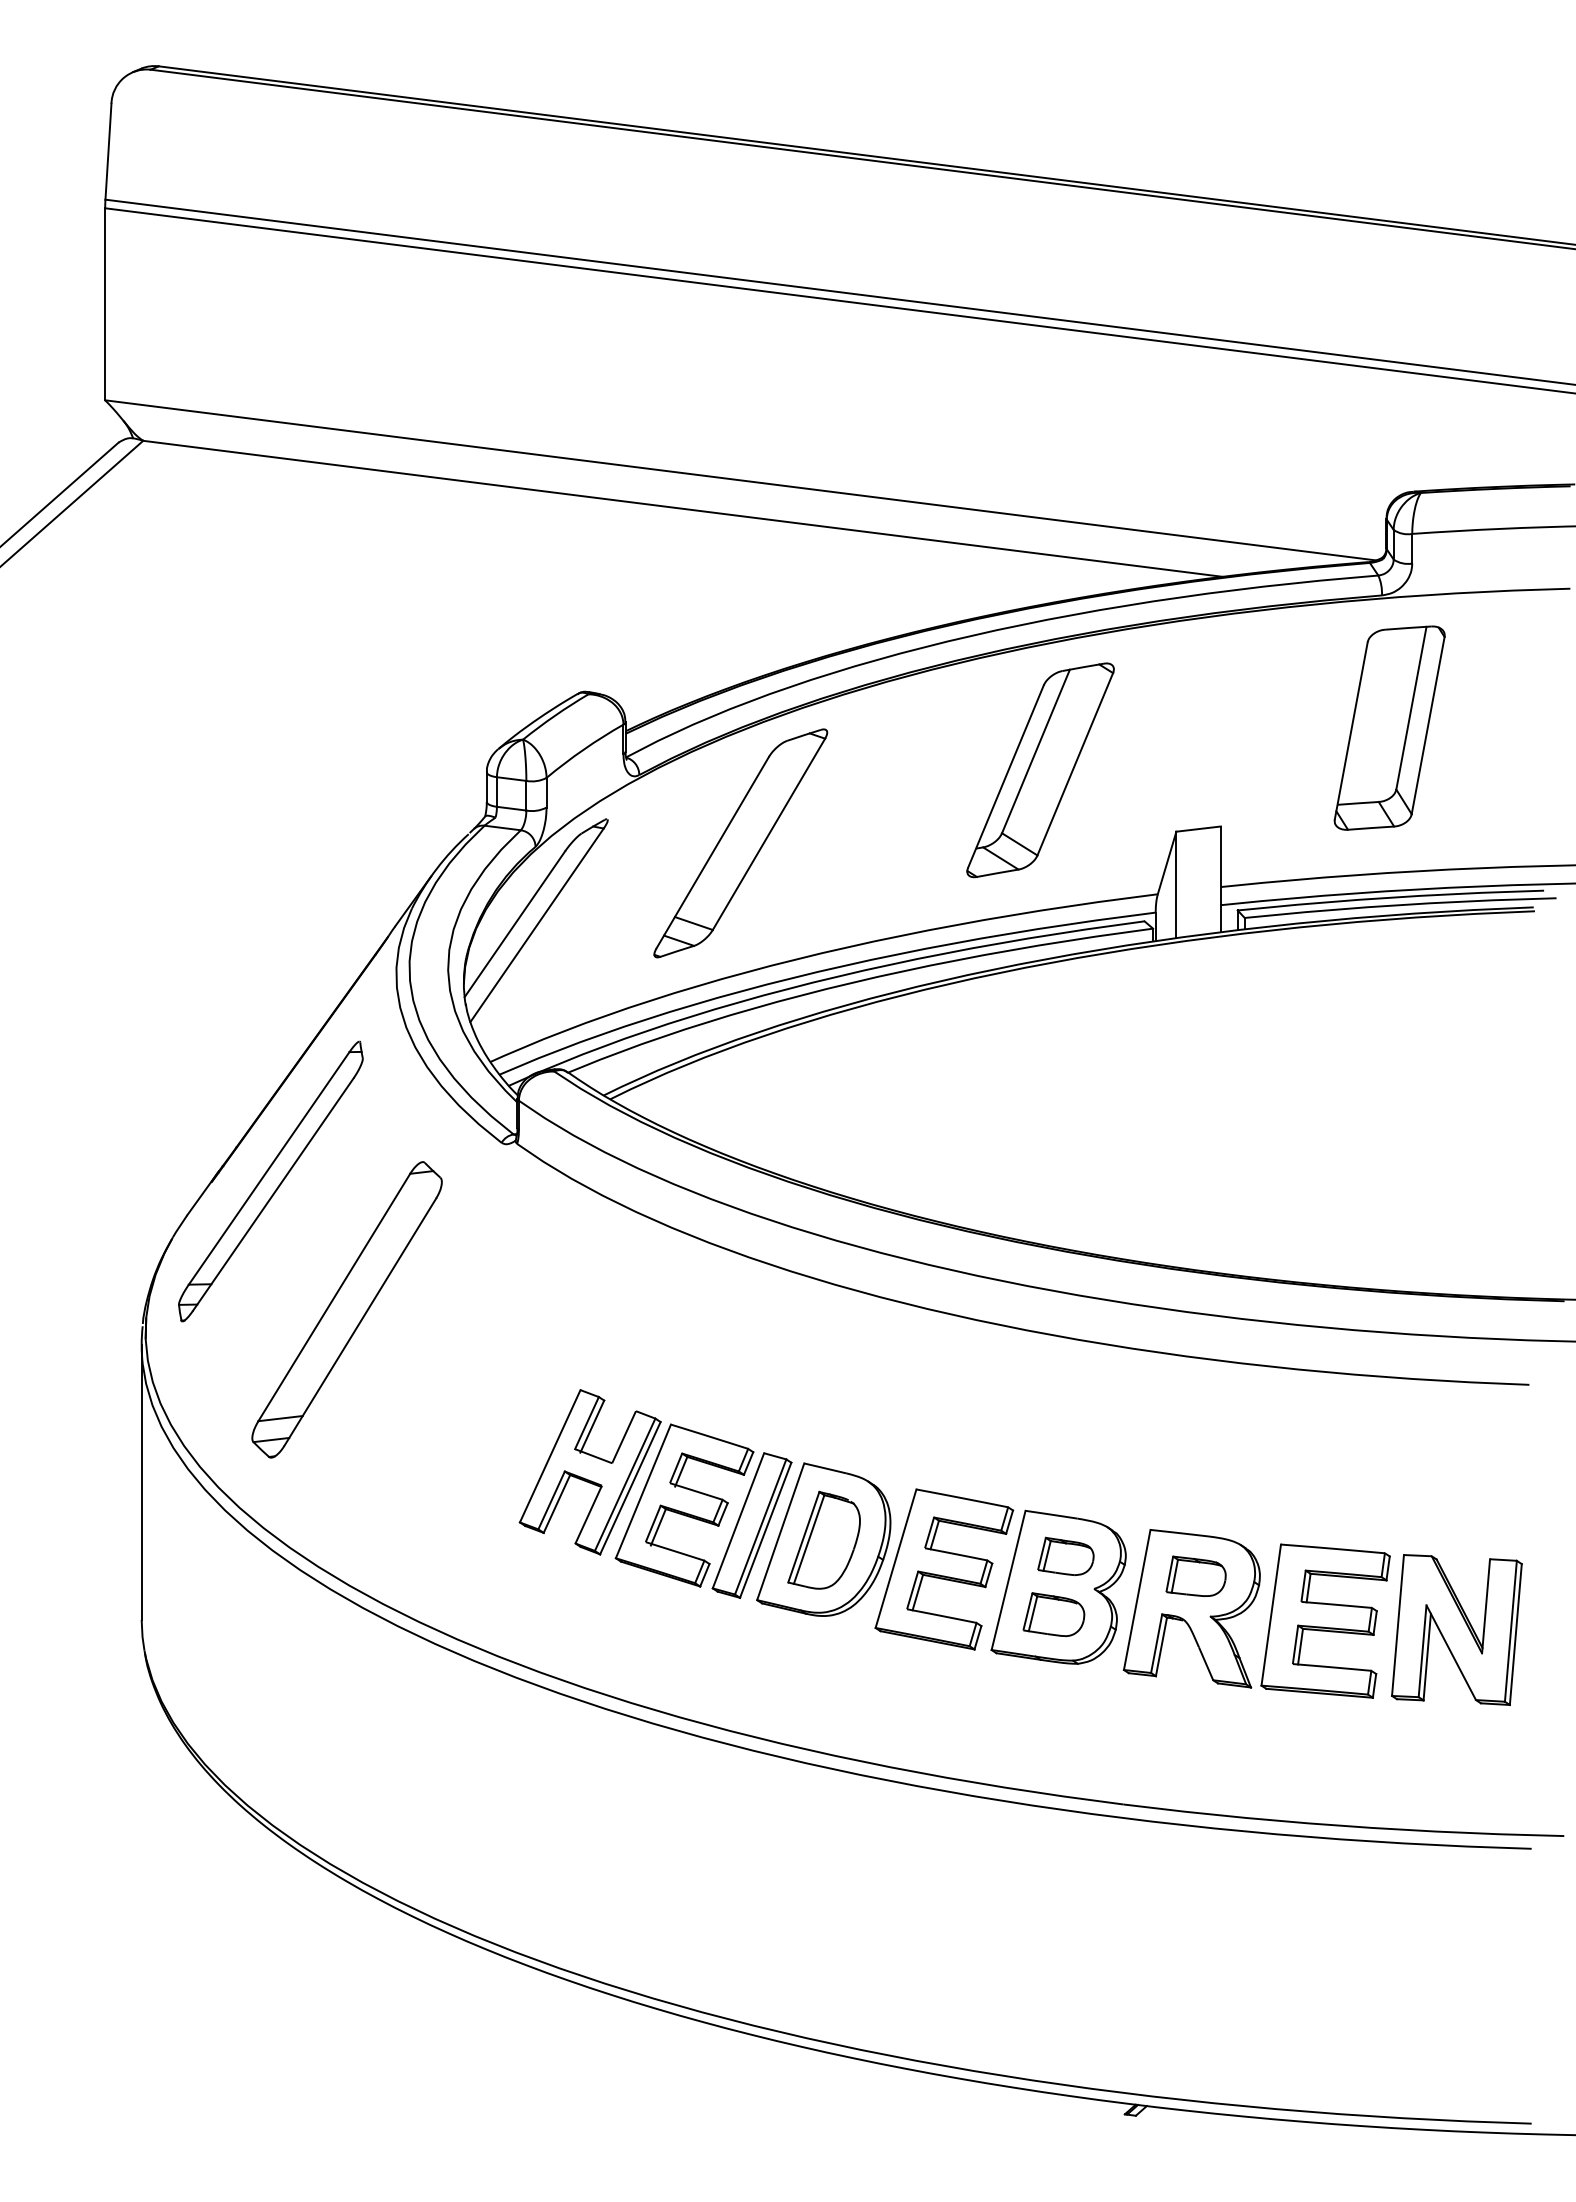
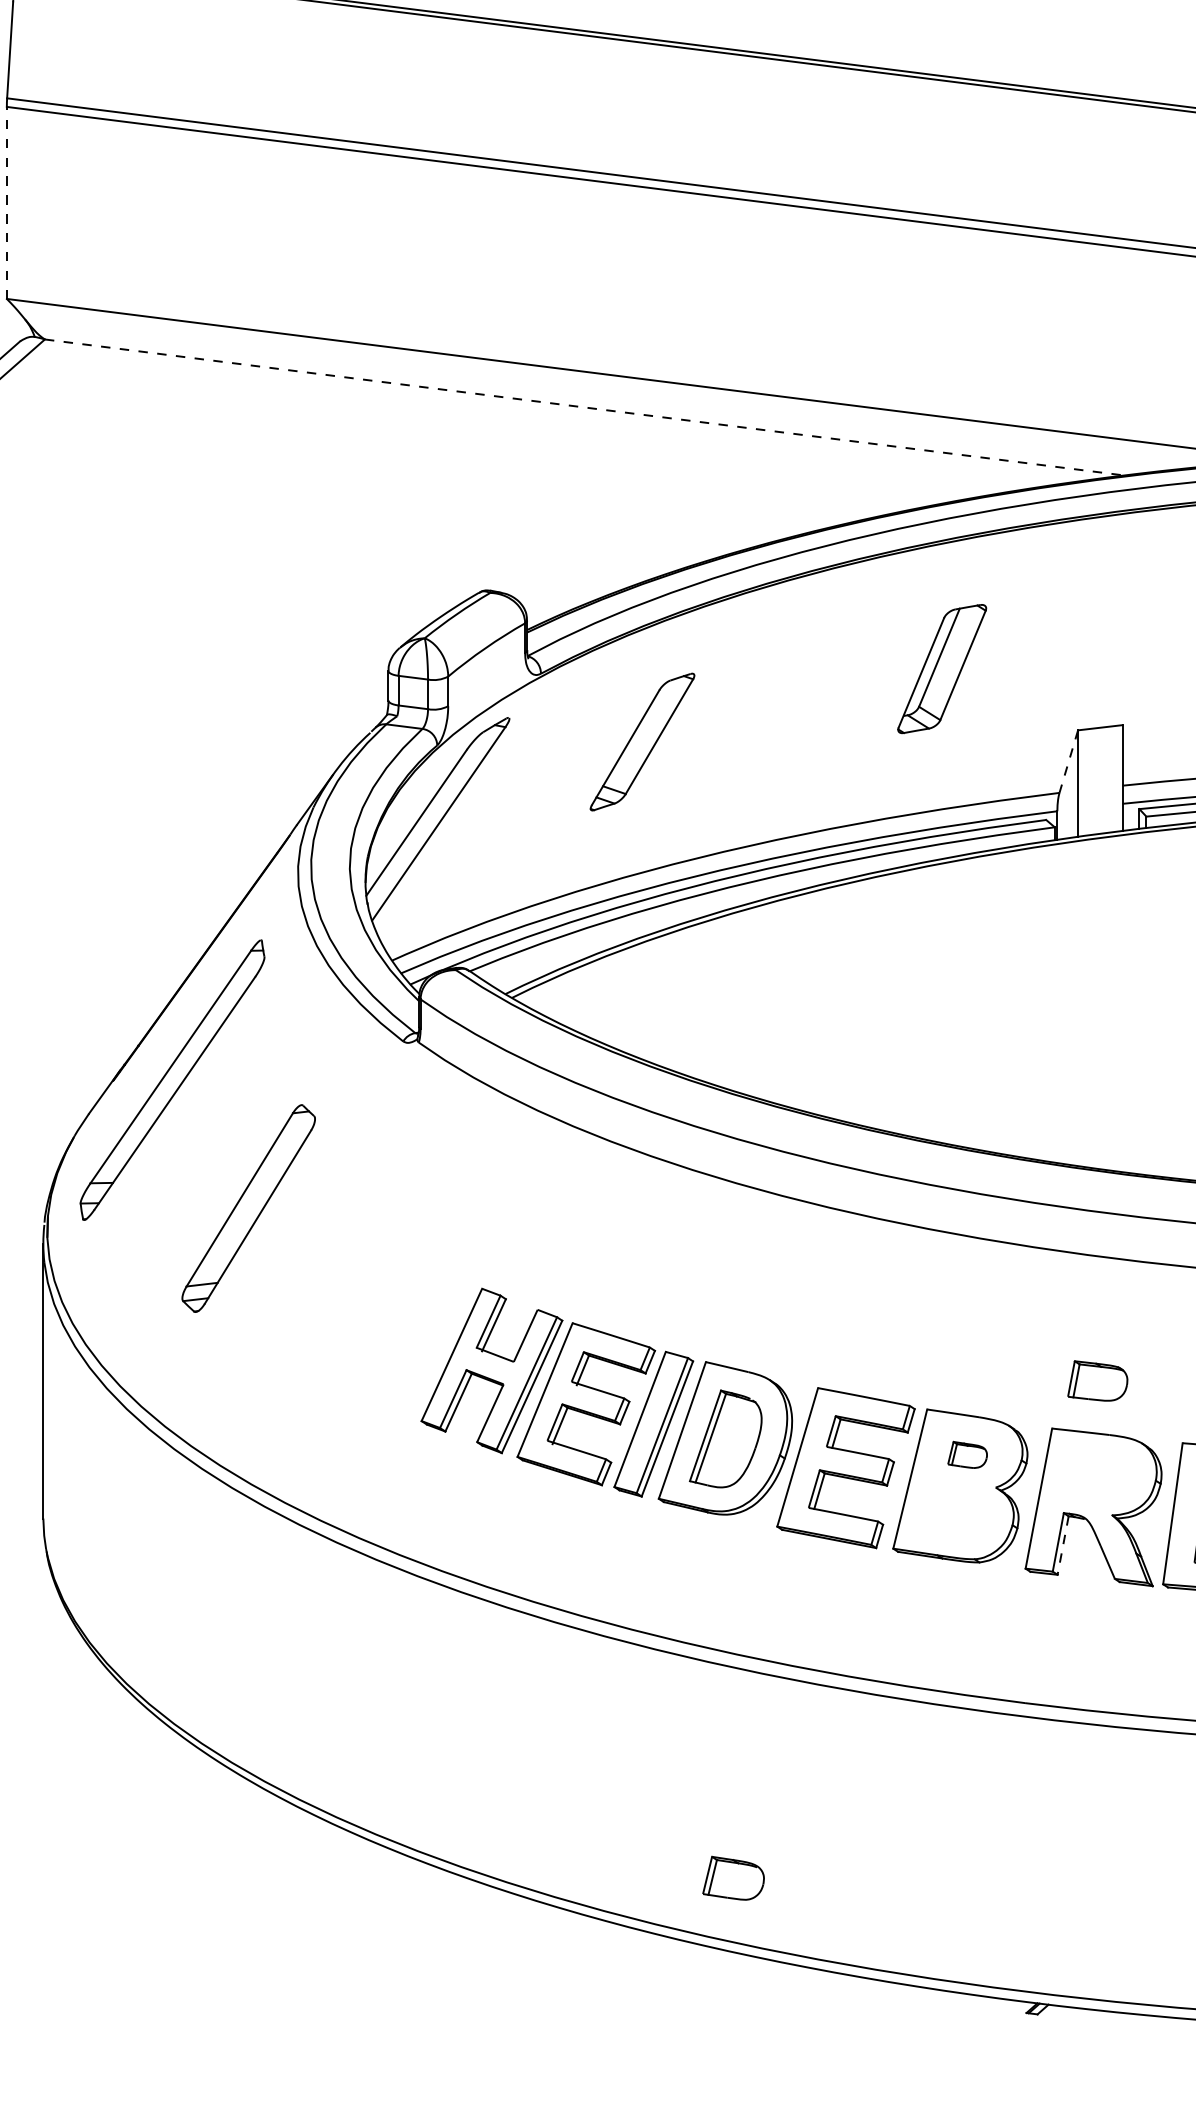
line: (105, 303) -> (7, 202), solid -> dashed
line: (683, 508) -> (585, 407), solid -> dashed
part: (1040, 770) -> (942, 669), size x0.6
part: (740, 843) -> (642, 742), size x0.6
line: (1167, 862) -> (1069, 761), solid -> dashed
part: (346, 1309) -> (248, 1208), size x0.7
part: (1065, 1555) -> (967, 1454), size x0.7
part: (1195, 1575) -> (1097, 1380), moved
part: (1053, 1614) -> (733, 1878), moved
line: (1161, 1646) -> (1063, 1545), solid -> dashed

